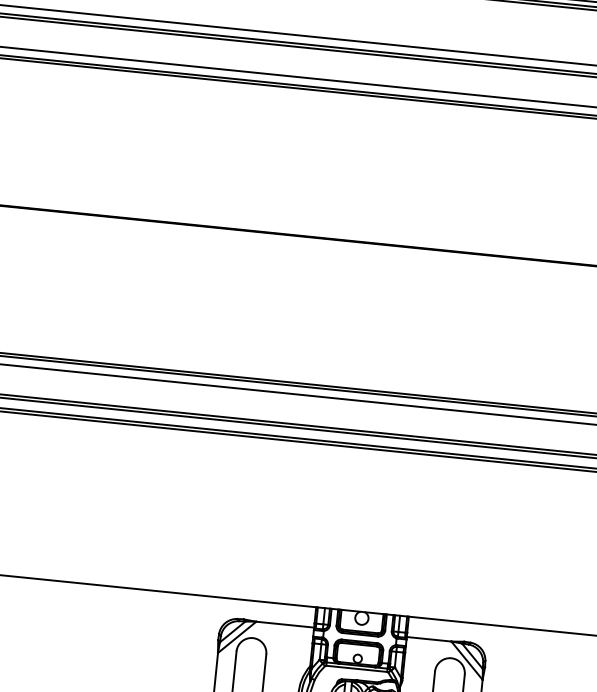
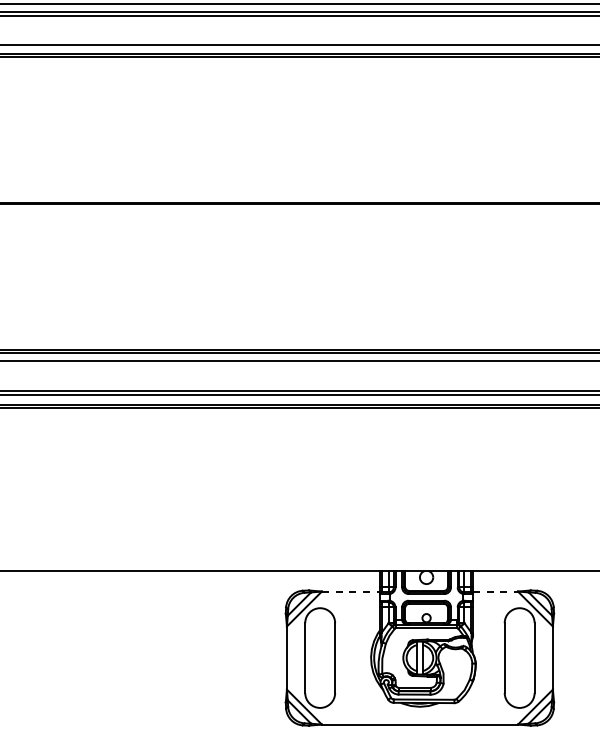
line: (285, 624) -> (351, 591), solid -> dashed
line: (430, 639) -> (496, 591), solid -> dashed

